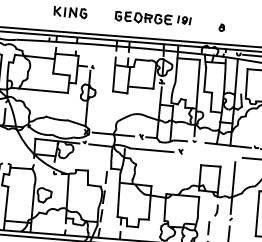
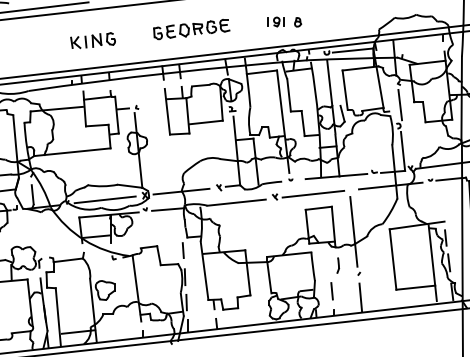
part: (183, 19) -> (275, 21), moved
line: (56, 129) -> (104, 199), added
line: (209, 154) -> (313, 193), added

